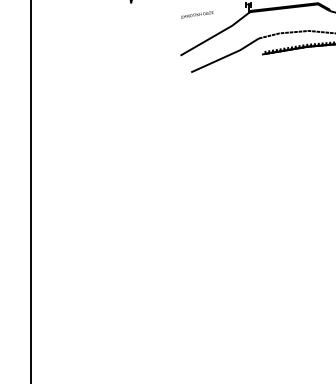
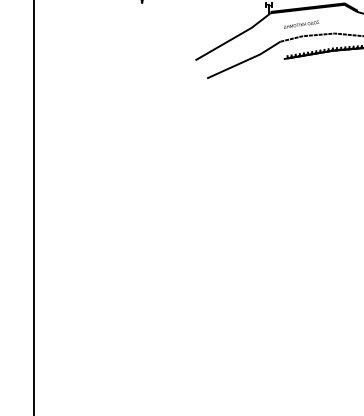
text: (197, 14) -> (301, 24), moved

